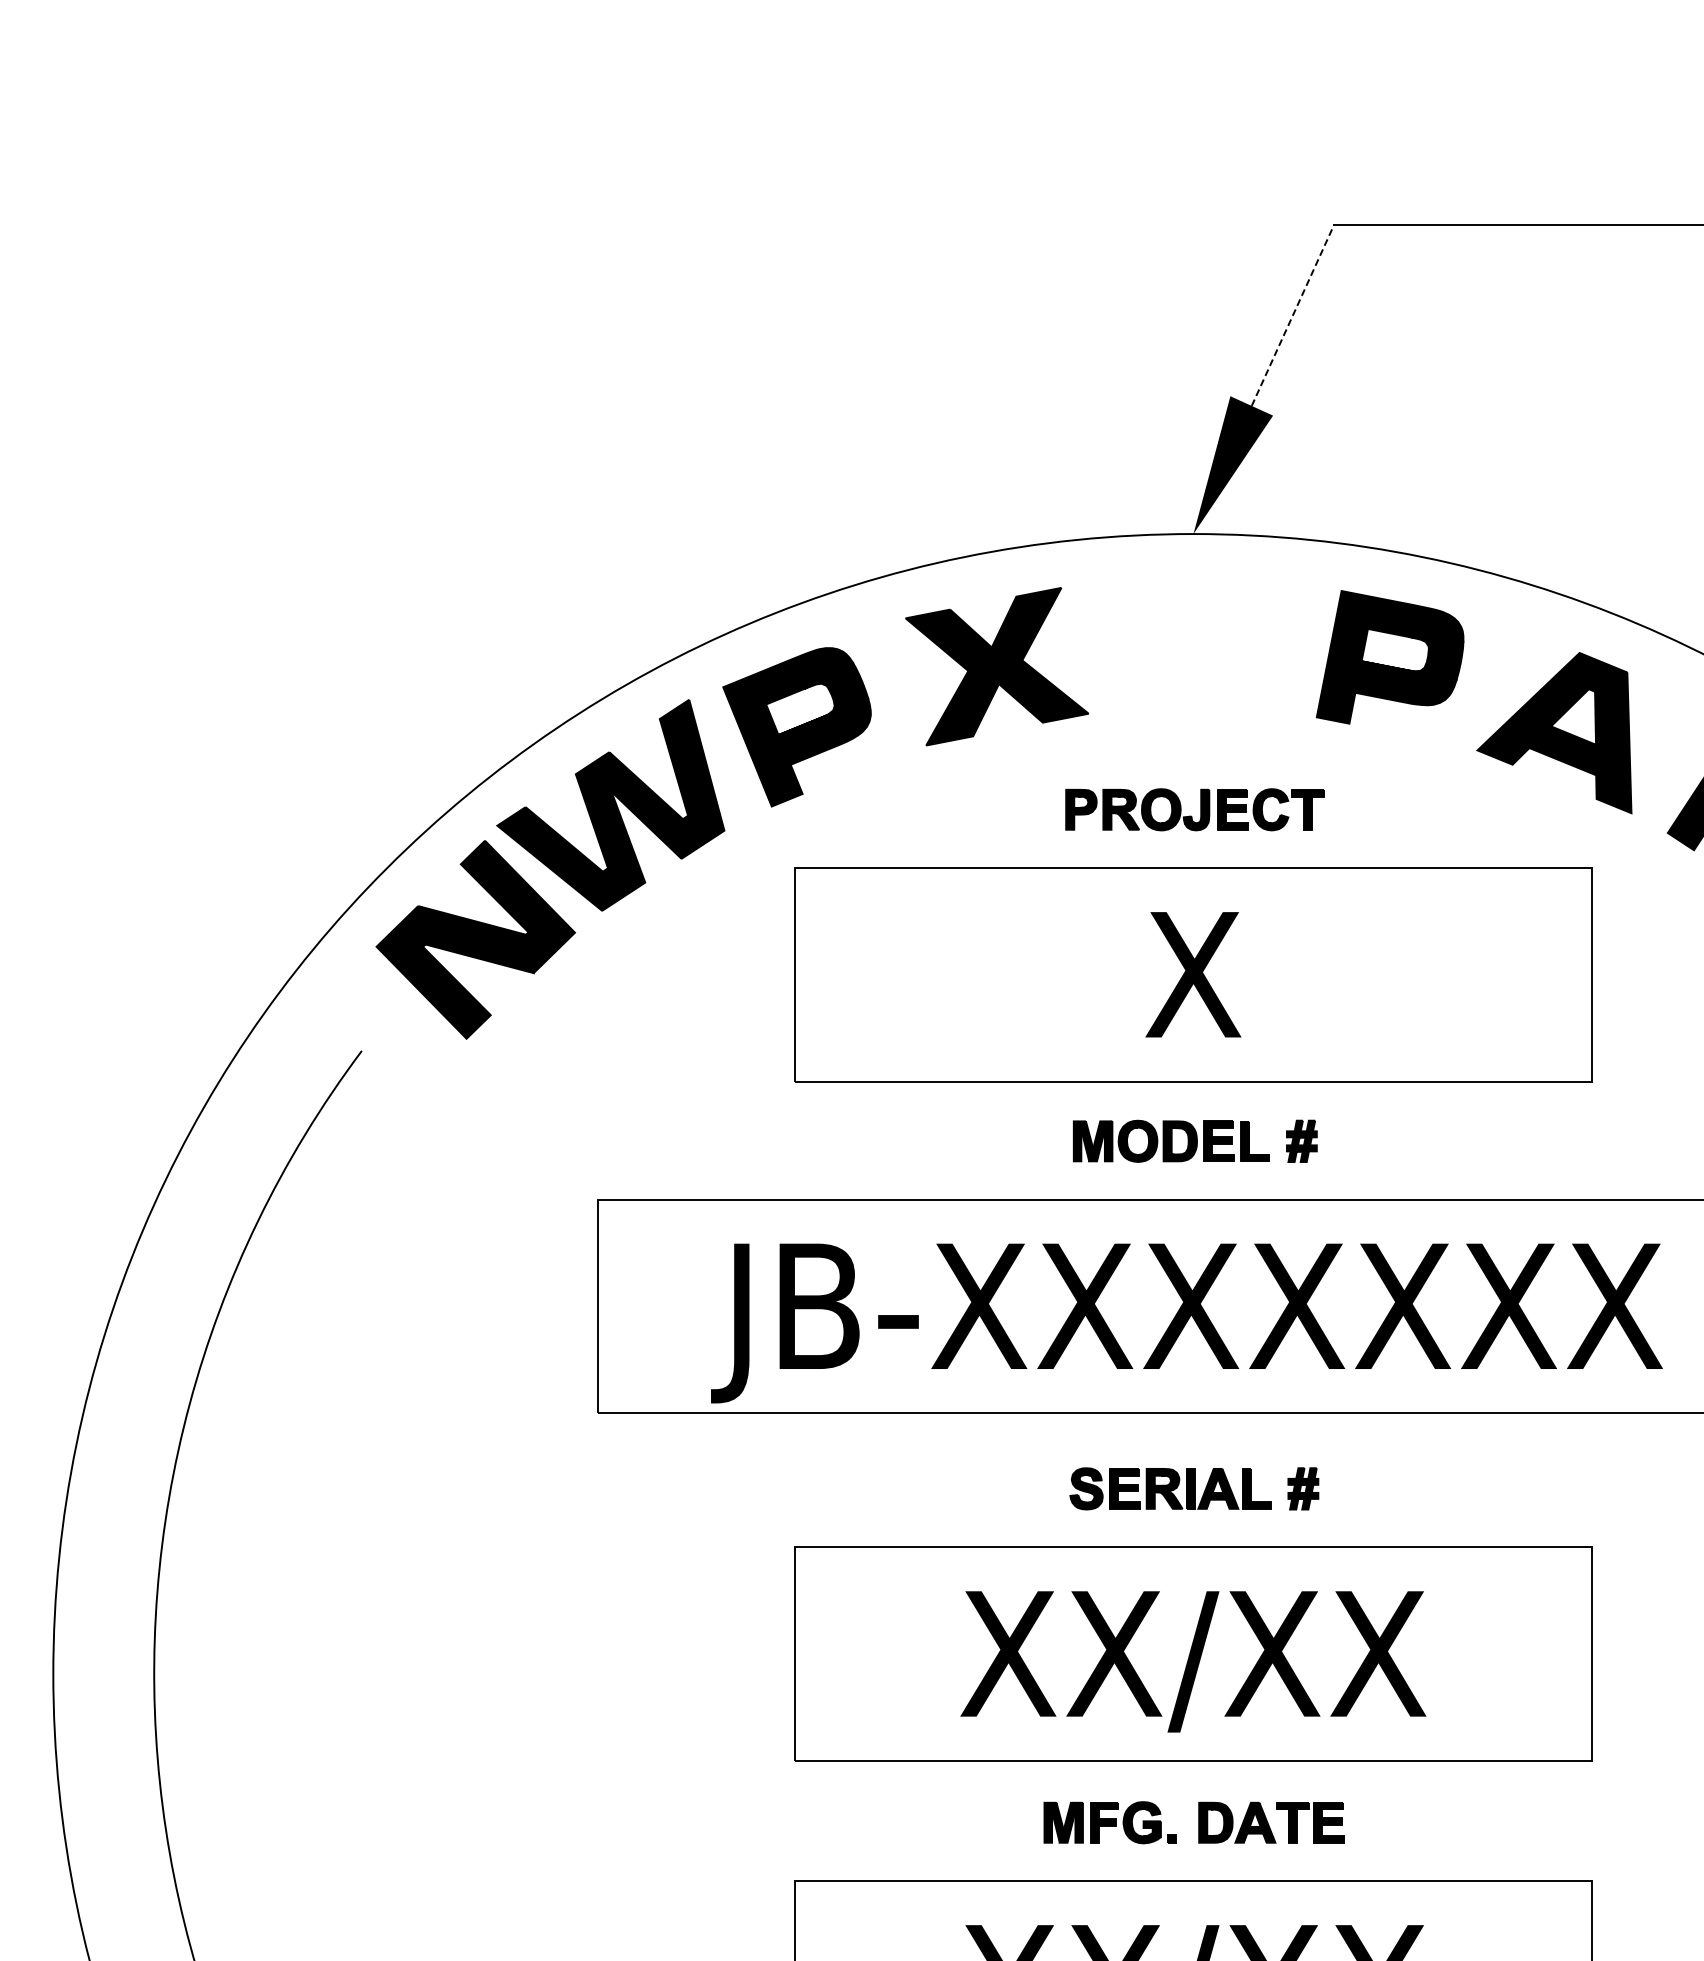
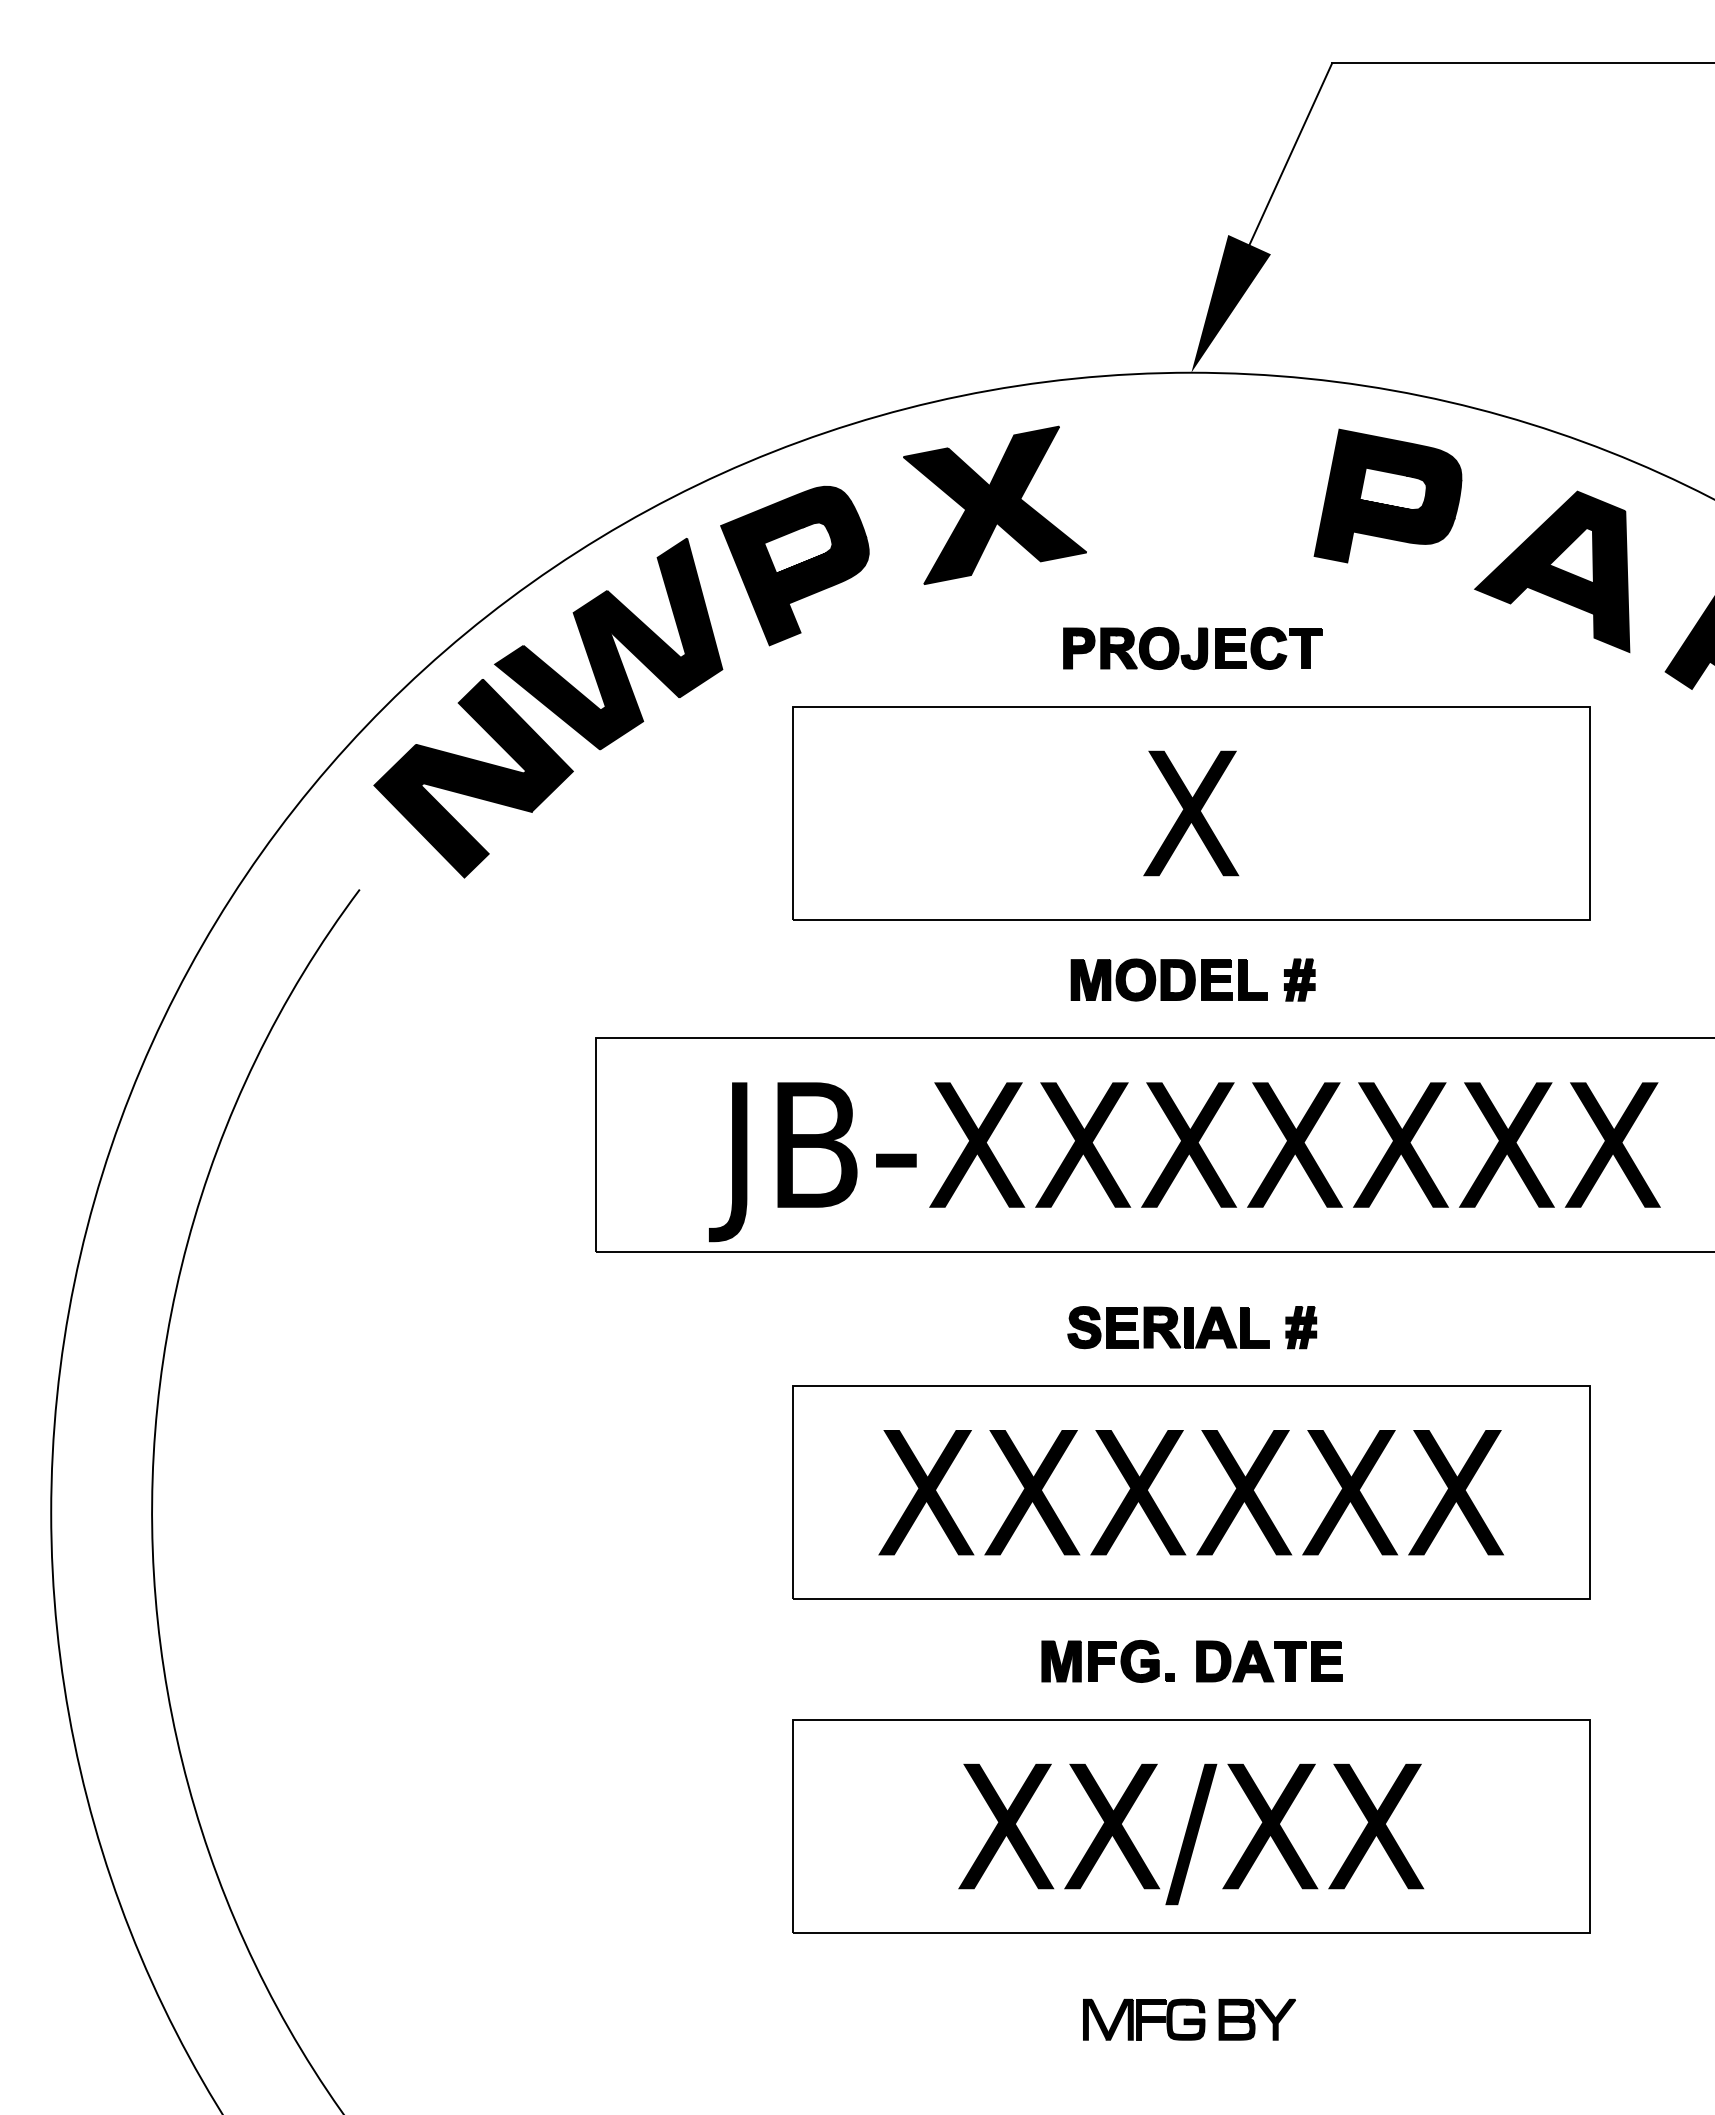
line: (1292, 315) -> (1290, 154), dashed -> solid
text: (1193, 1661) -> (1191, 1500), XX/XX -> XXXXXX

